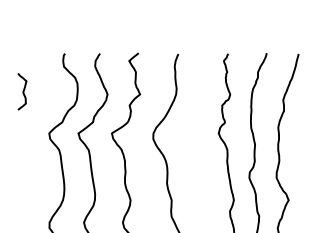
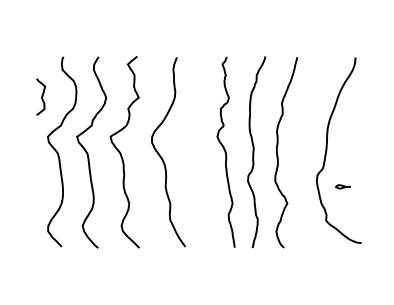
curve: (22, 91) -> (41, 96), moved

